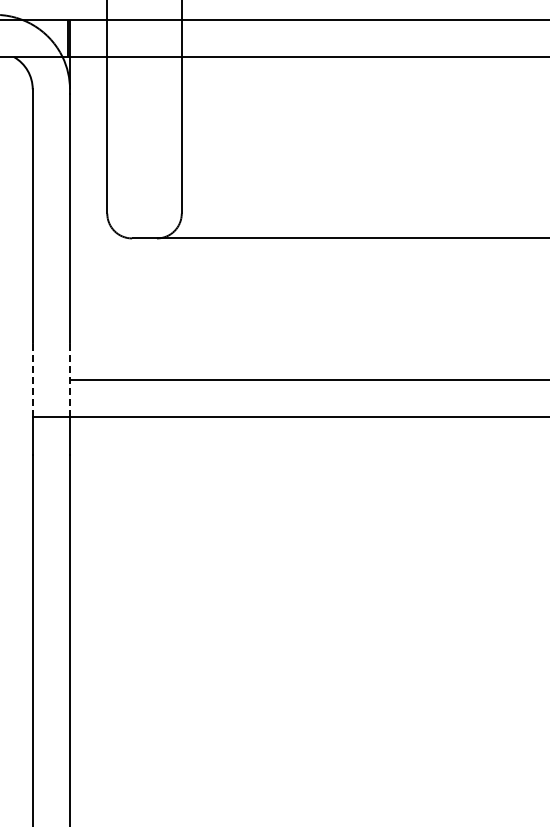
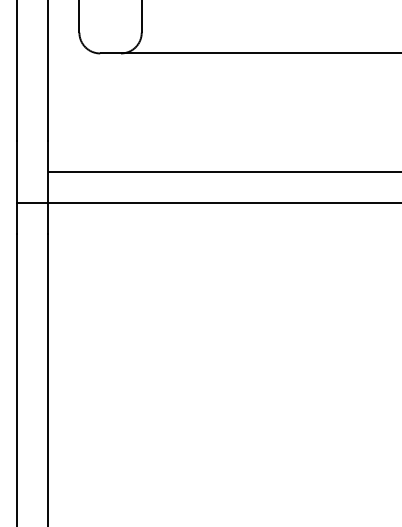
line: (32, 379) -> (16, 171), dashed -> solid
line: (70, 379) -> (48, 171), dashed -> solid

